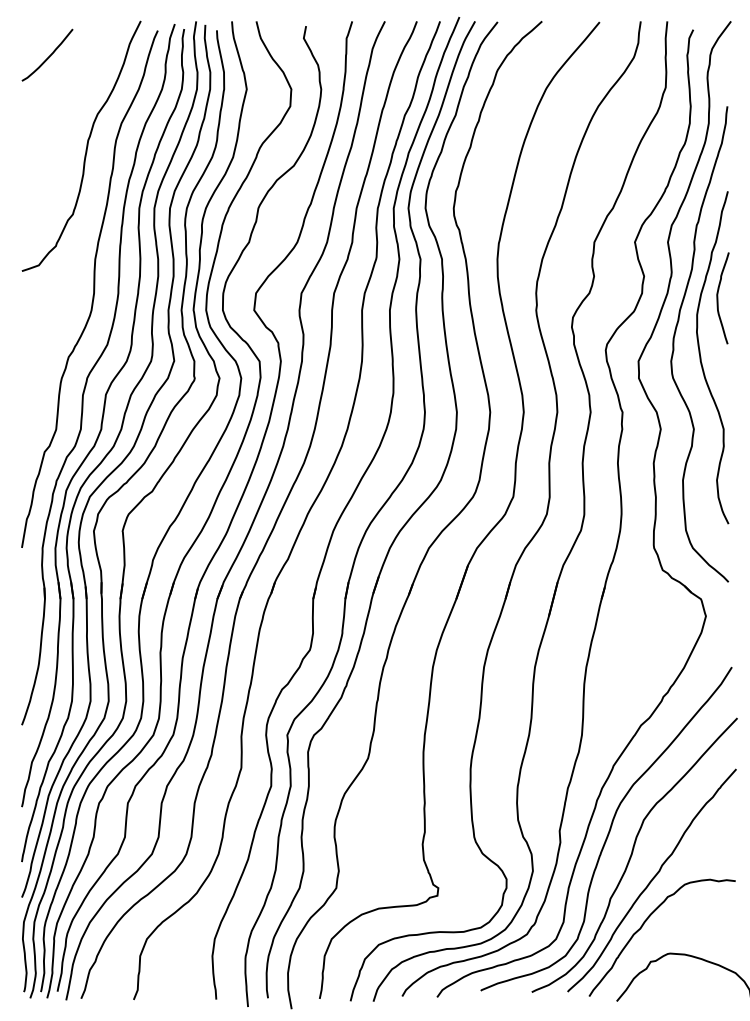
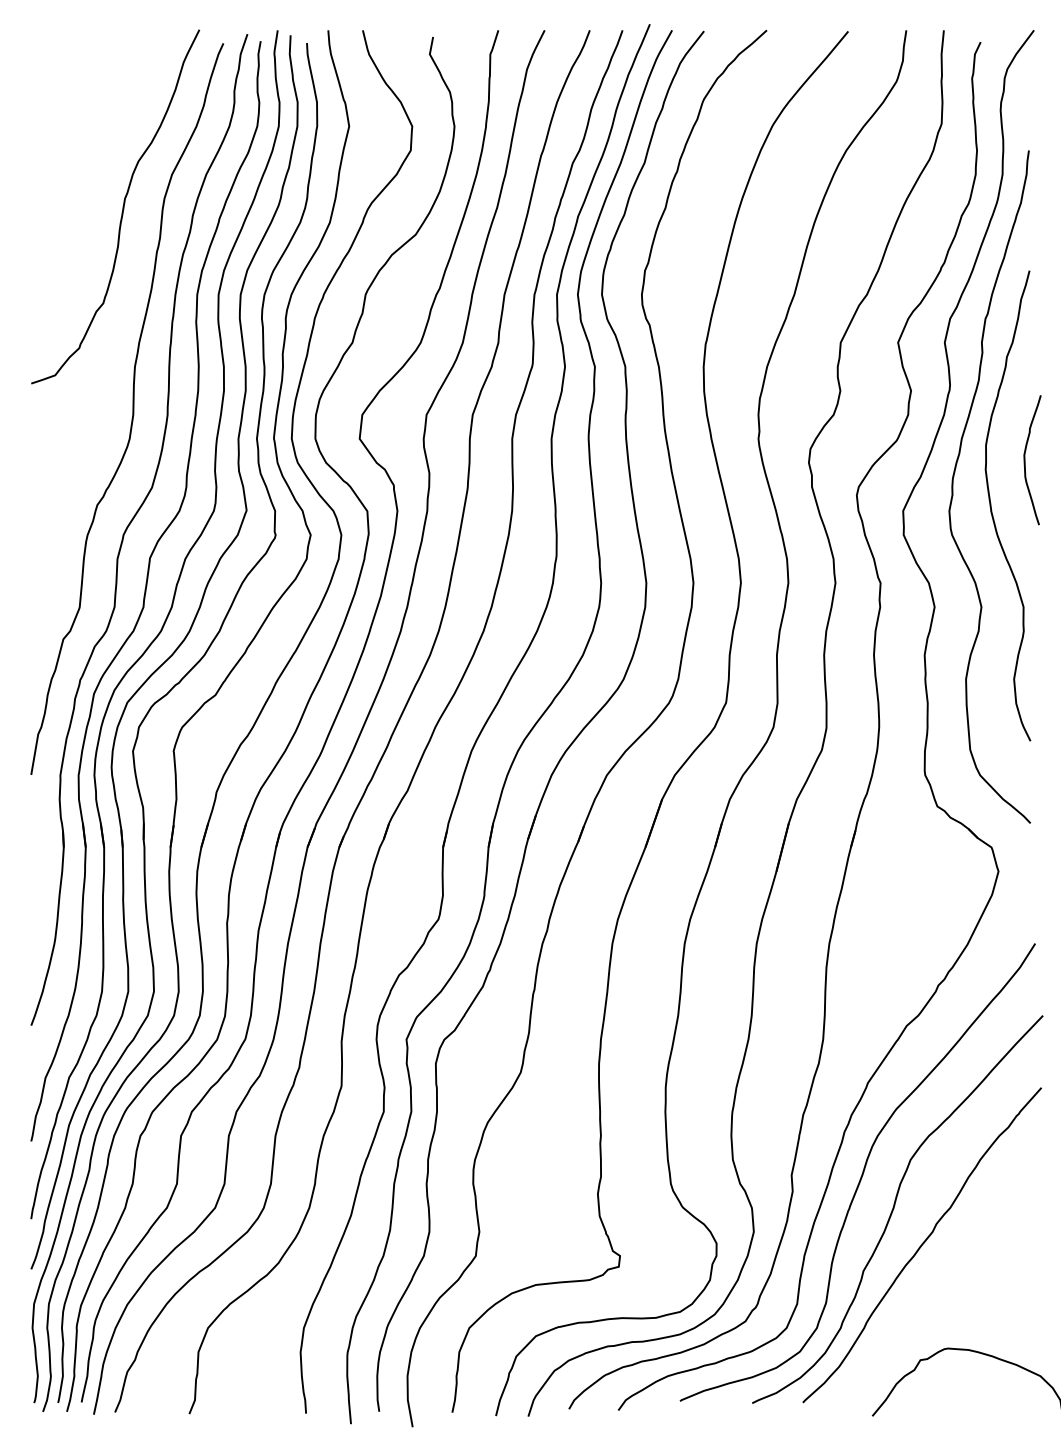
curve: (49, 55) -> (70, 78), removed
curve: (718, 298) -> (1026, 460), moved
curve: (644, 924) -> (911, 1307), removed

